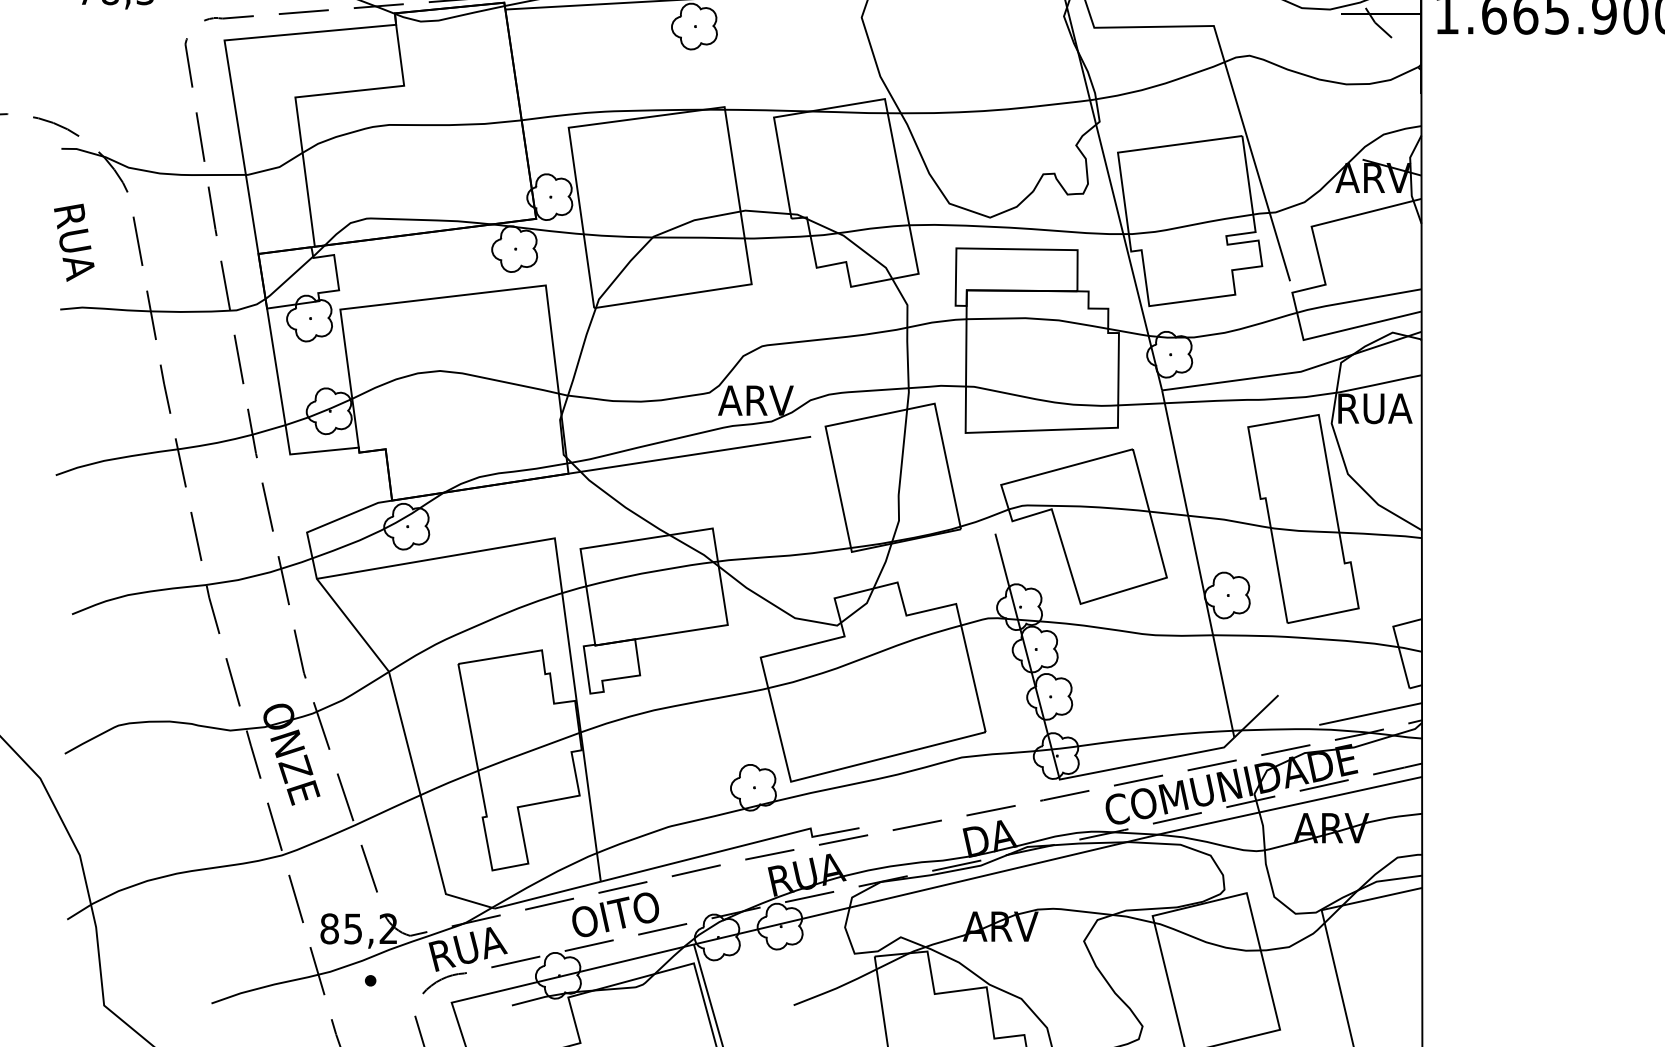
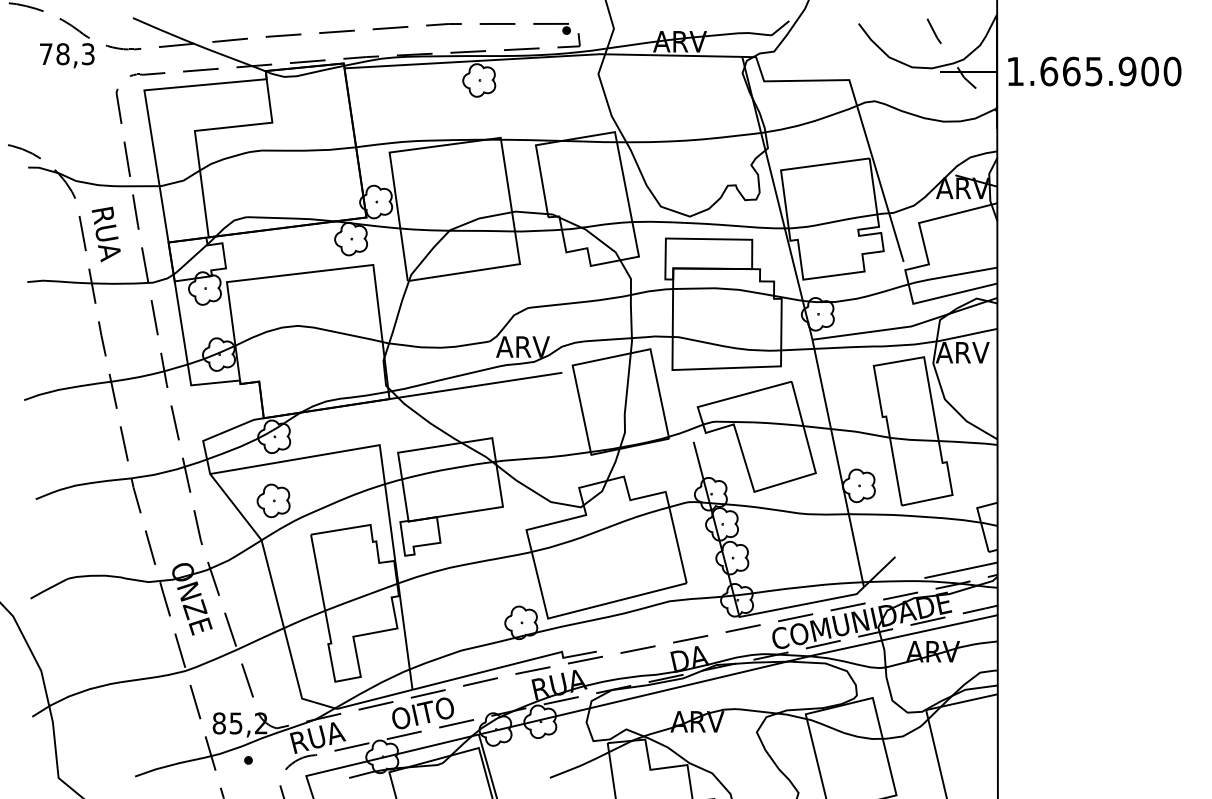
text: (74, 242) -> (106, 234), moved
text: (1372, 408) -> (962, 352), RUA -> ARV
part: (405, 616) -> (273, 500), added

